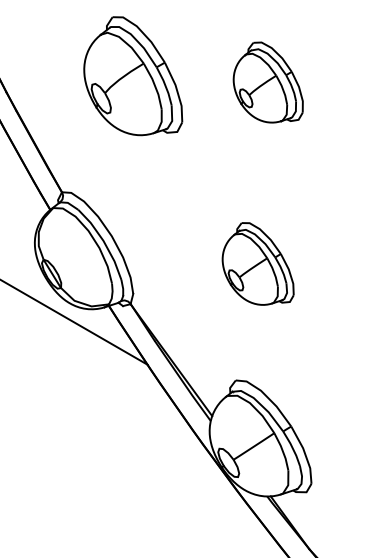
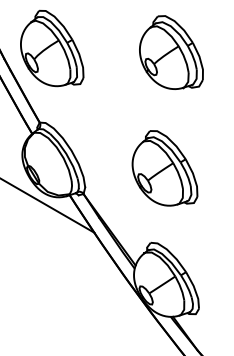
part: (133, 76) -> (52, 48), moved
part: (268, 82) -> (171, 52), size x1.43
part: (257, 264) -> (164, 168), size x1.43

